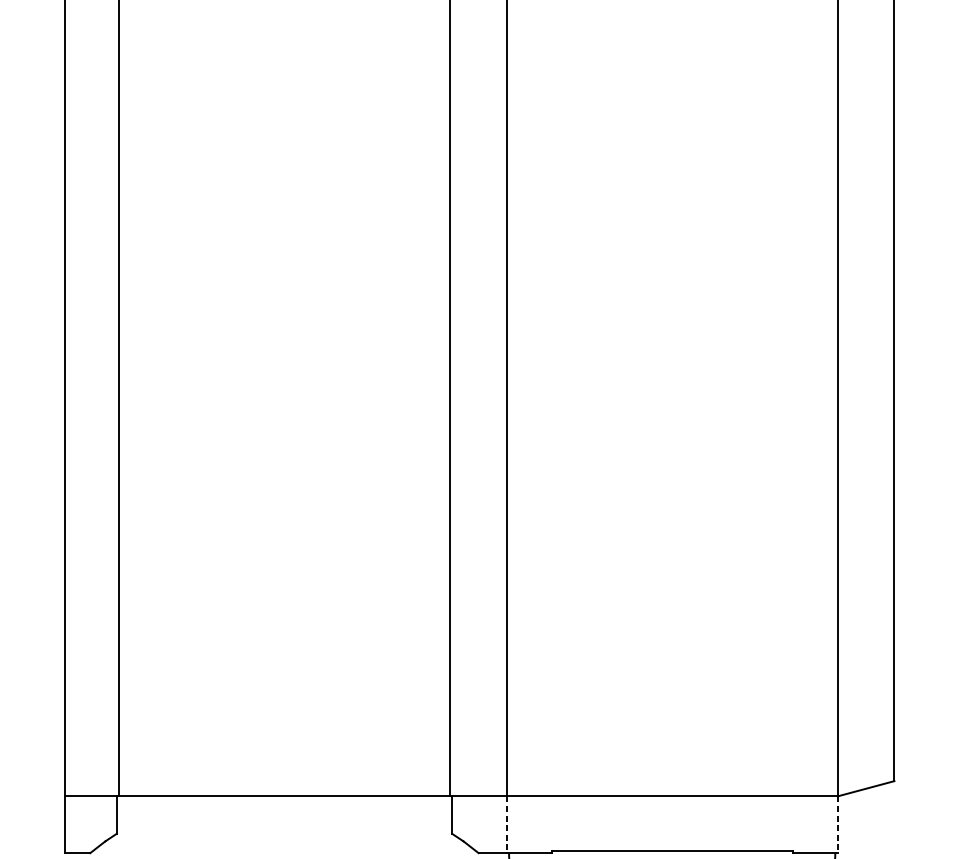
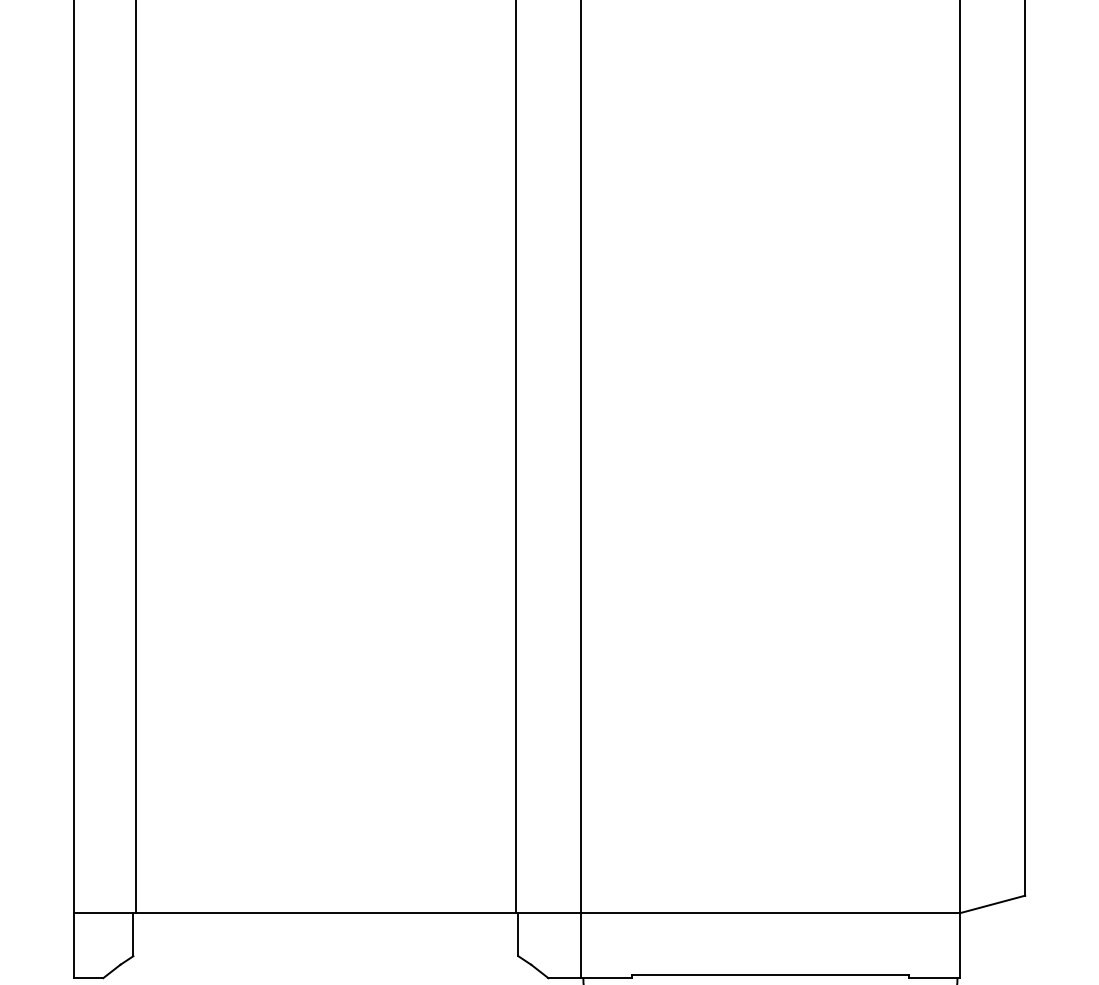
line: (506, 824) -> (580, 945), dashed -> solid
line: (837, 824) -> (960, 945), dashed -> solid

